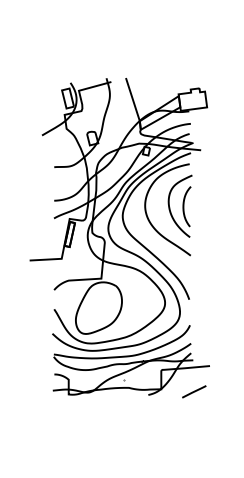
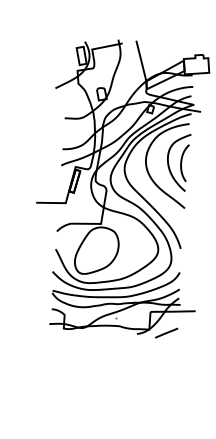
line: (194, 391) -> (166, 332), moved

